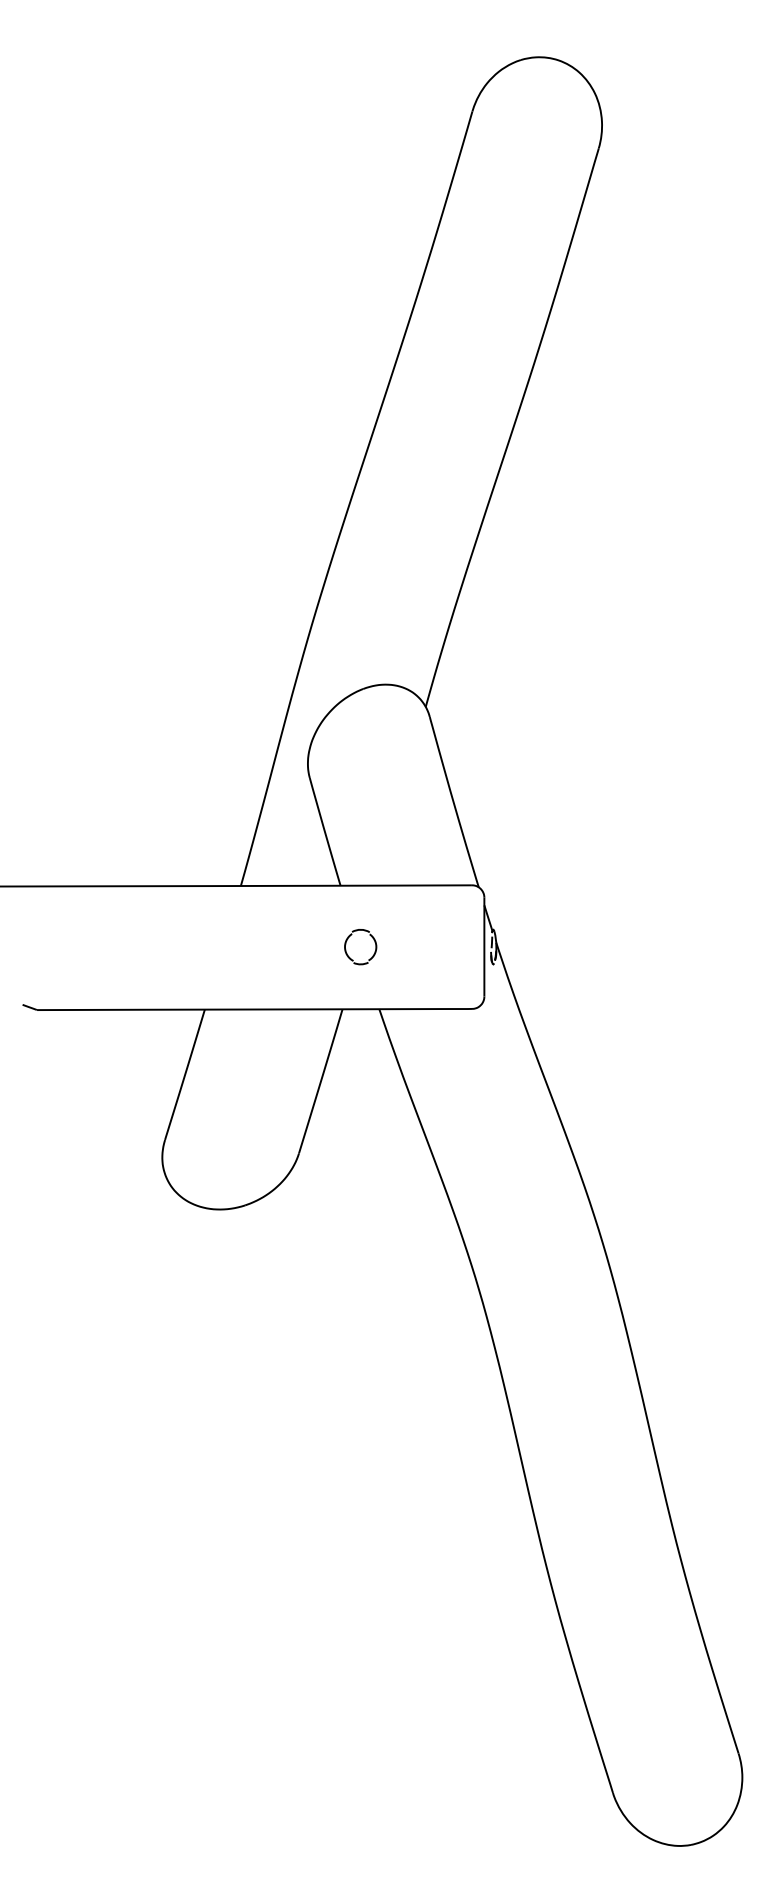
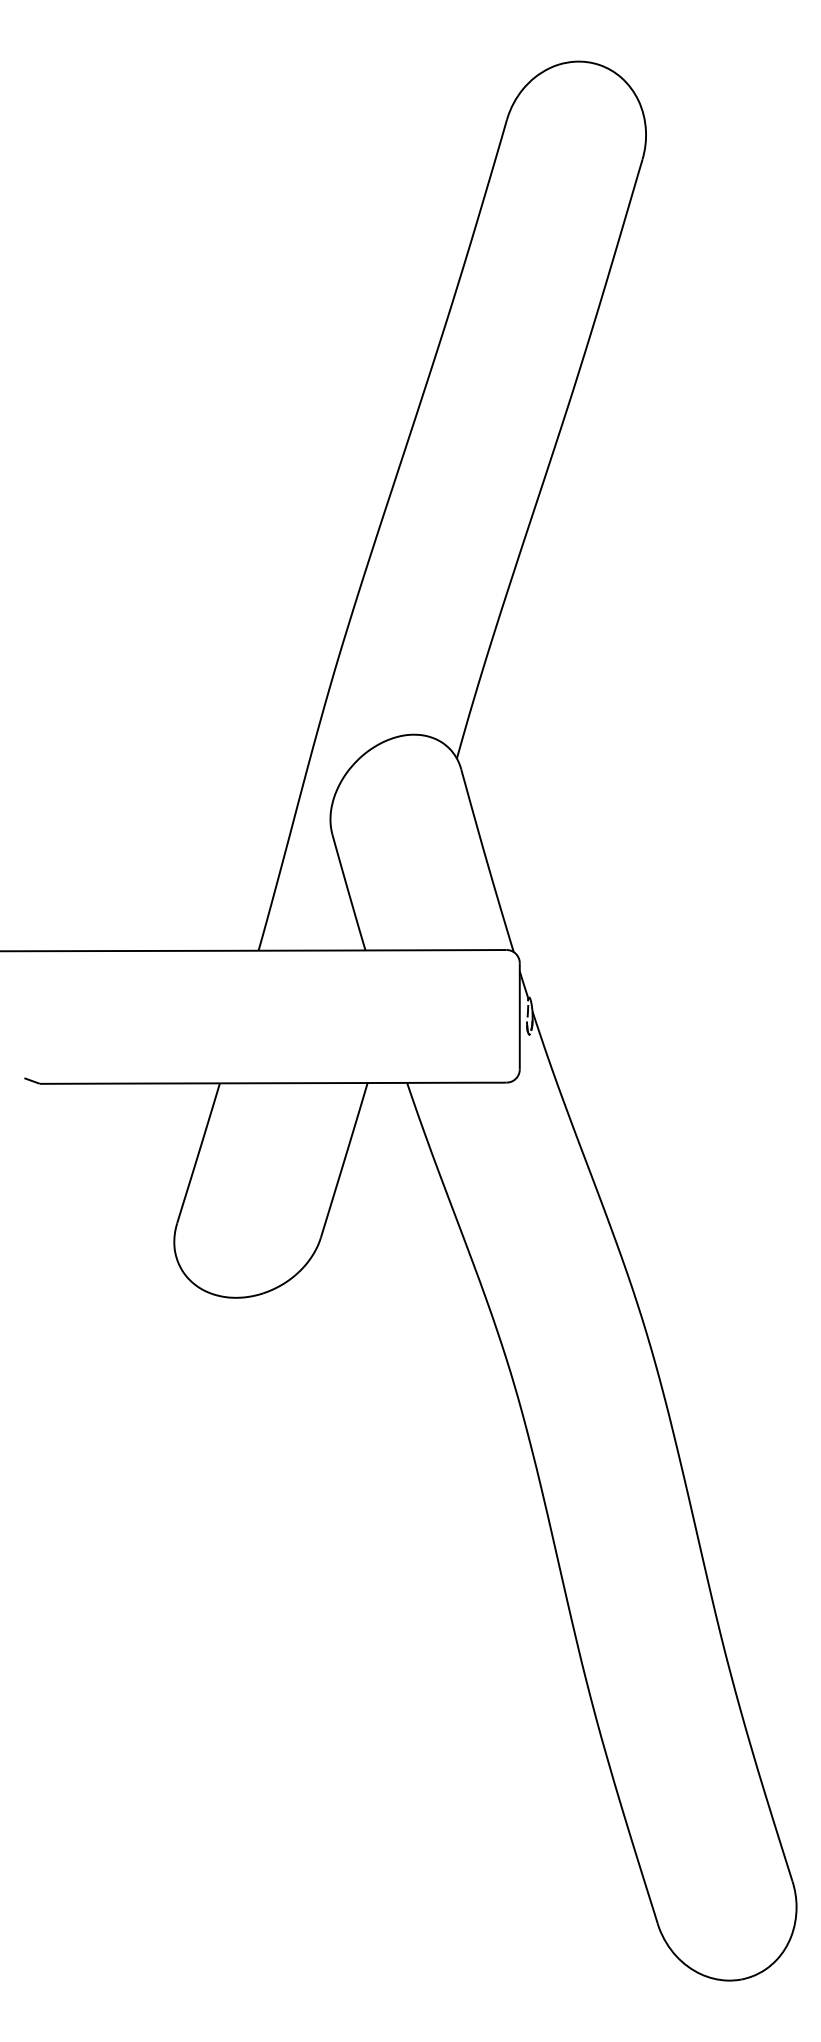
part: (348, 939) -> (373, 1008), removed

